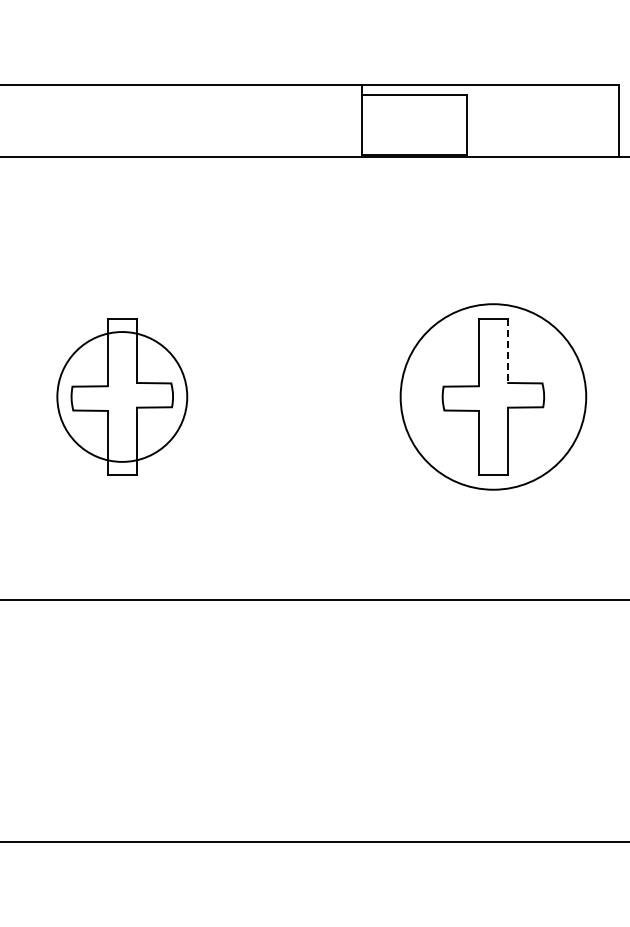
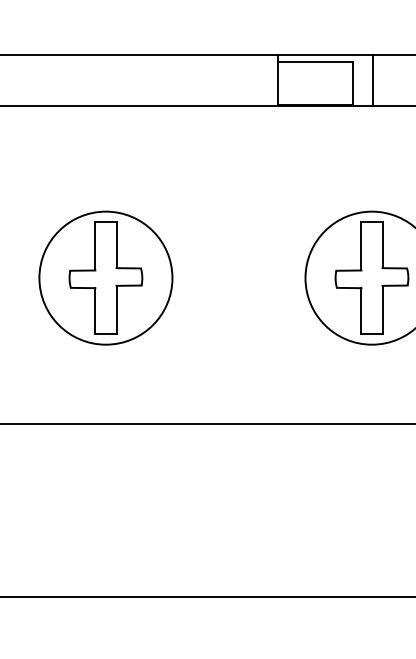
line: (495, 120) -> (373, 79), added
line: (508, 351) -> (382, 245), dashed -> solid
circle: (122, 396) -> (106, 277), size x1.43

